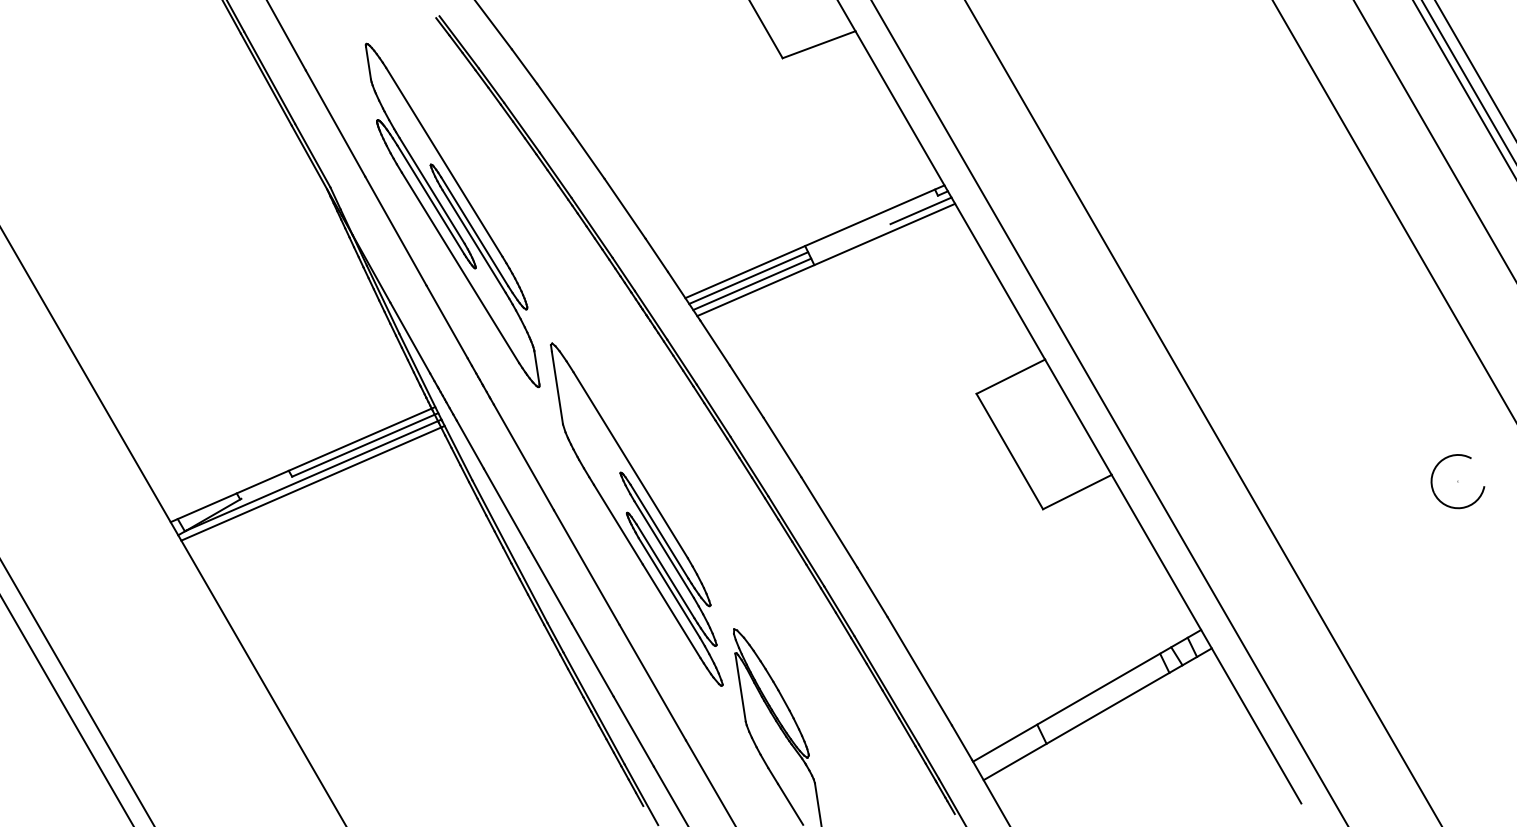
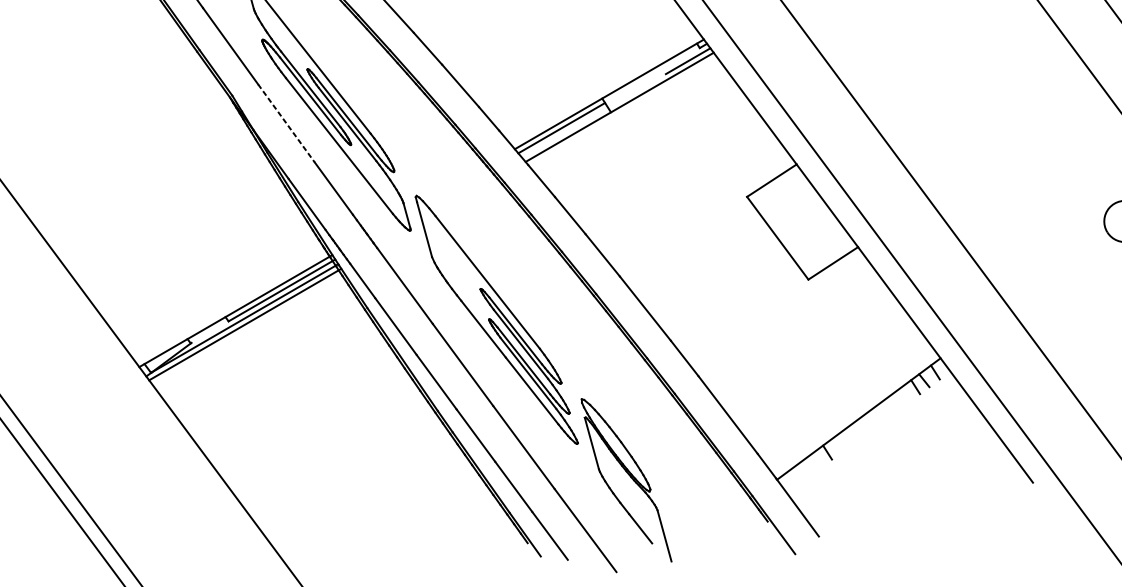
line: (395, 231) -> (286, 123), solid -> dashed
line: (752, 284) -> (565, 132), removed
line: (1097, 714) -> (868, 432), removed

